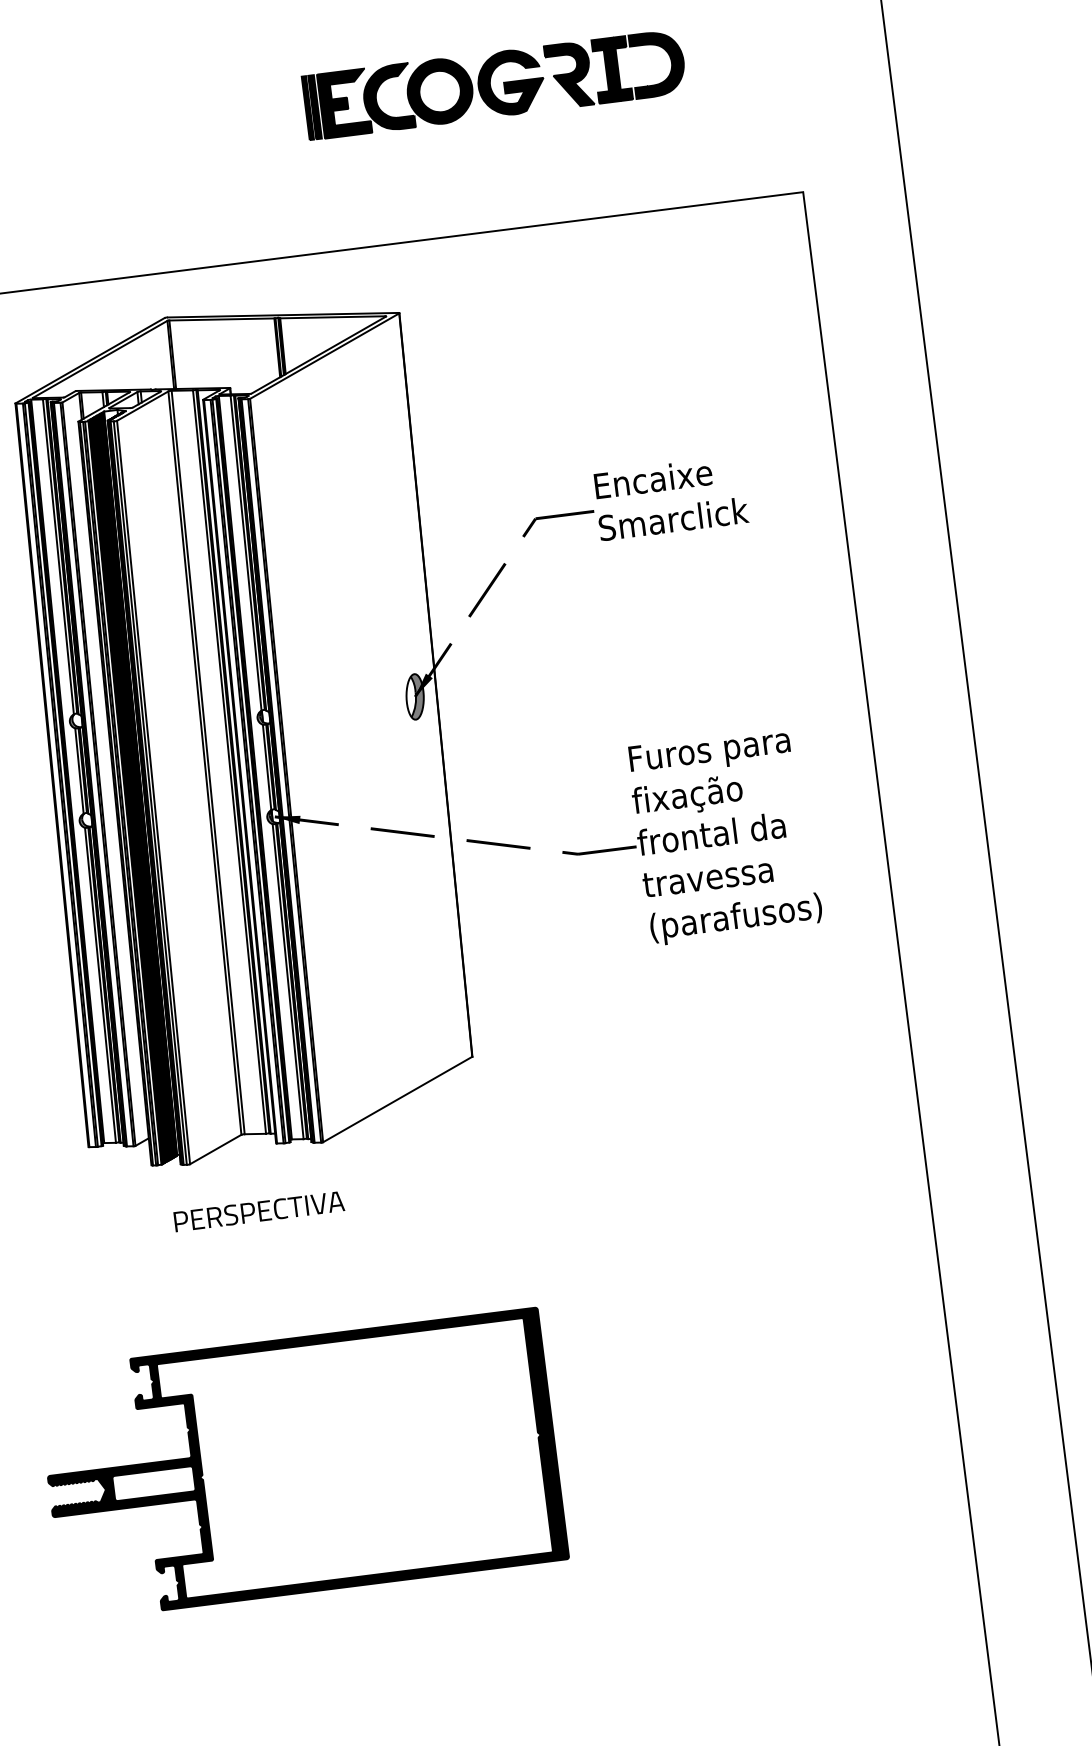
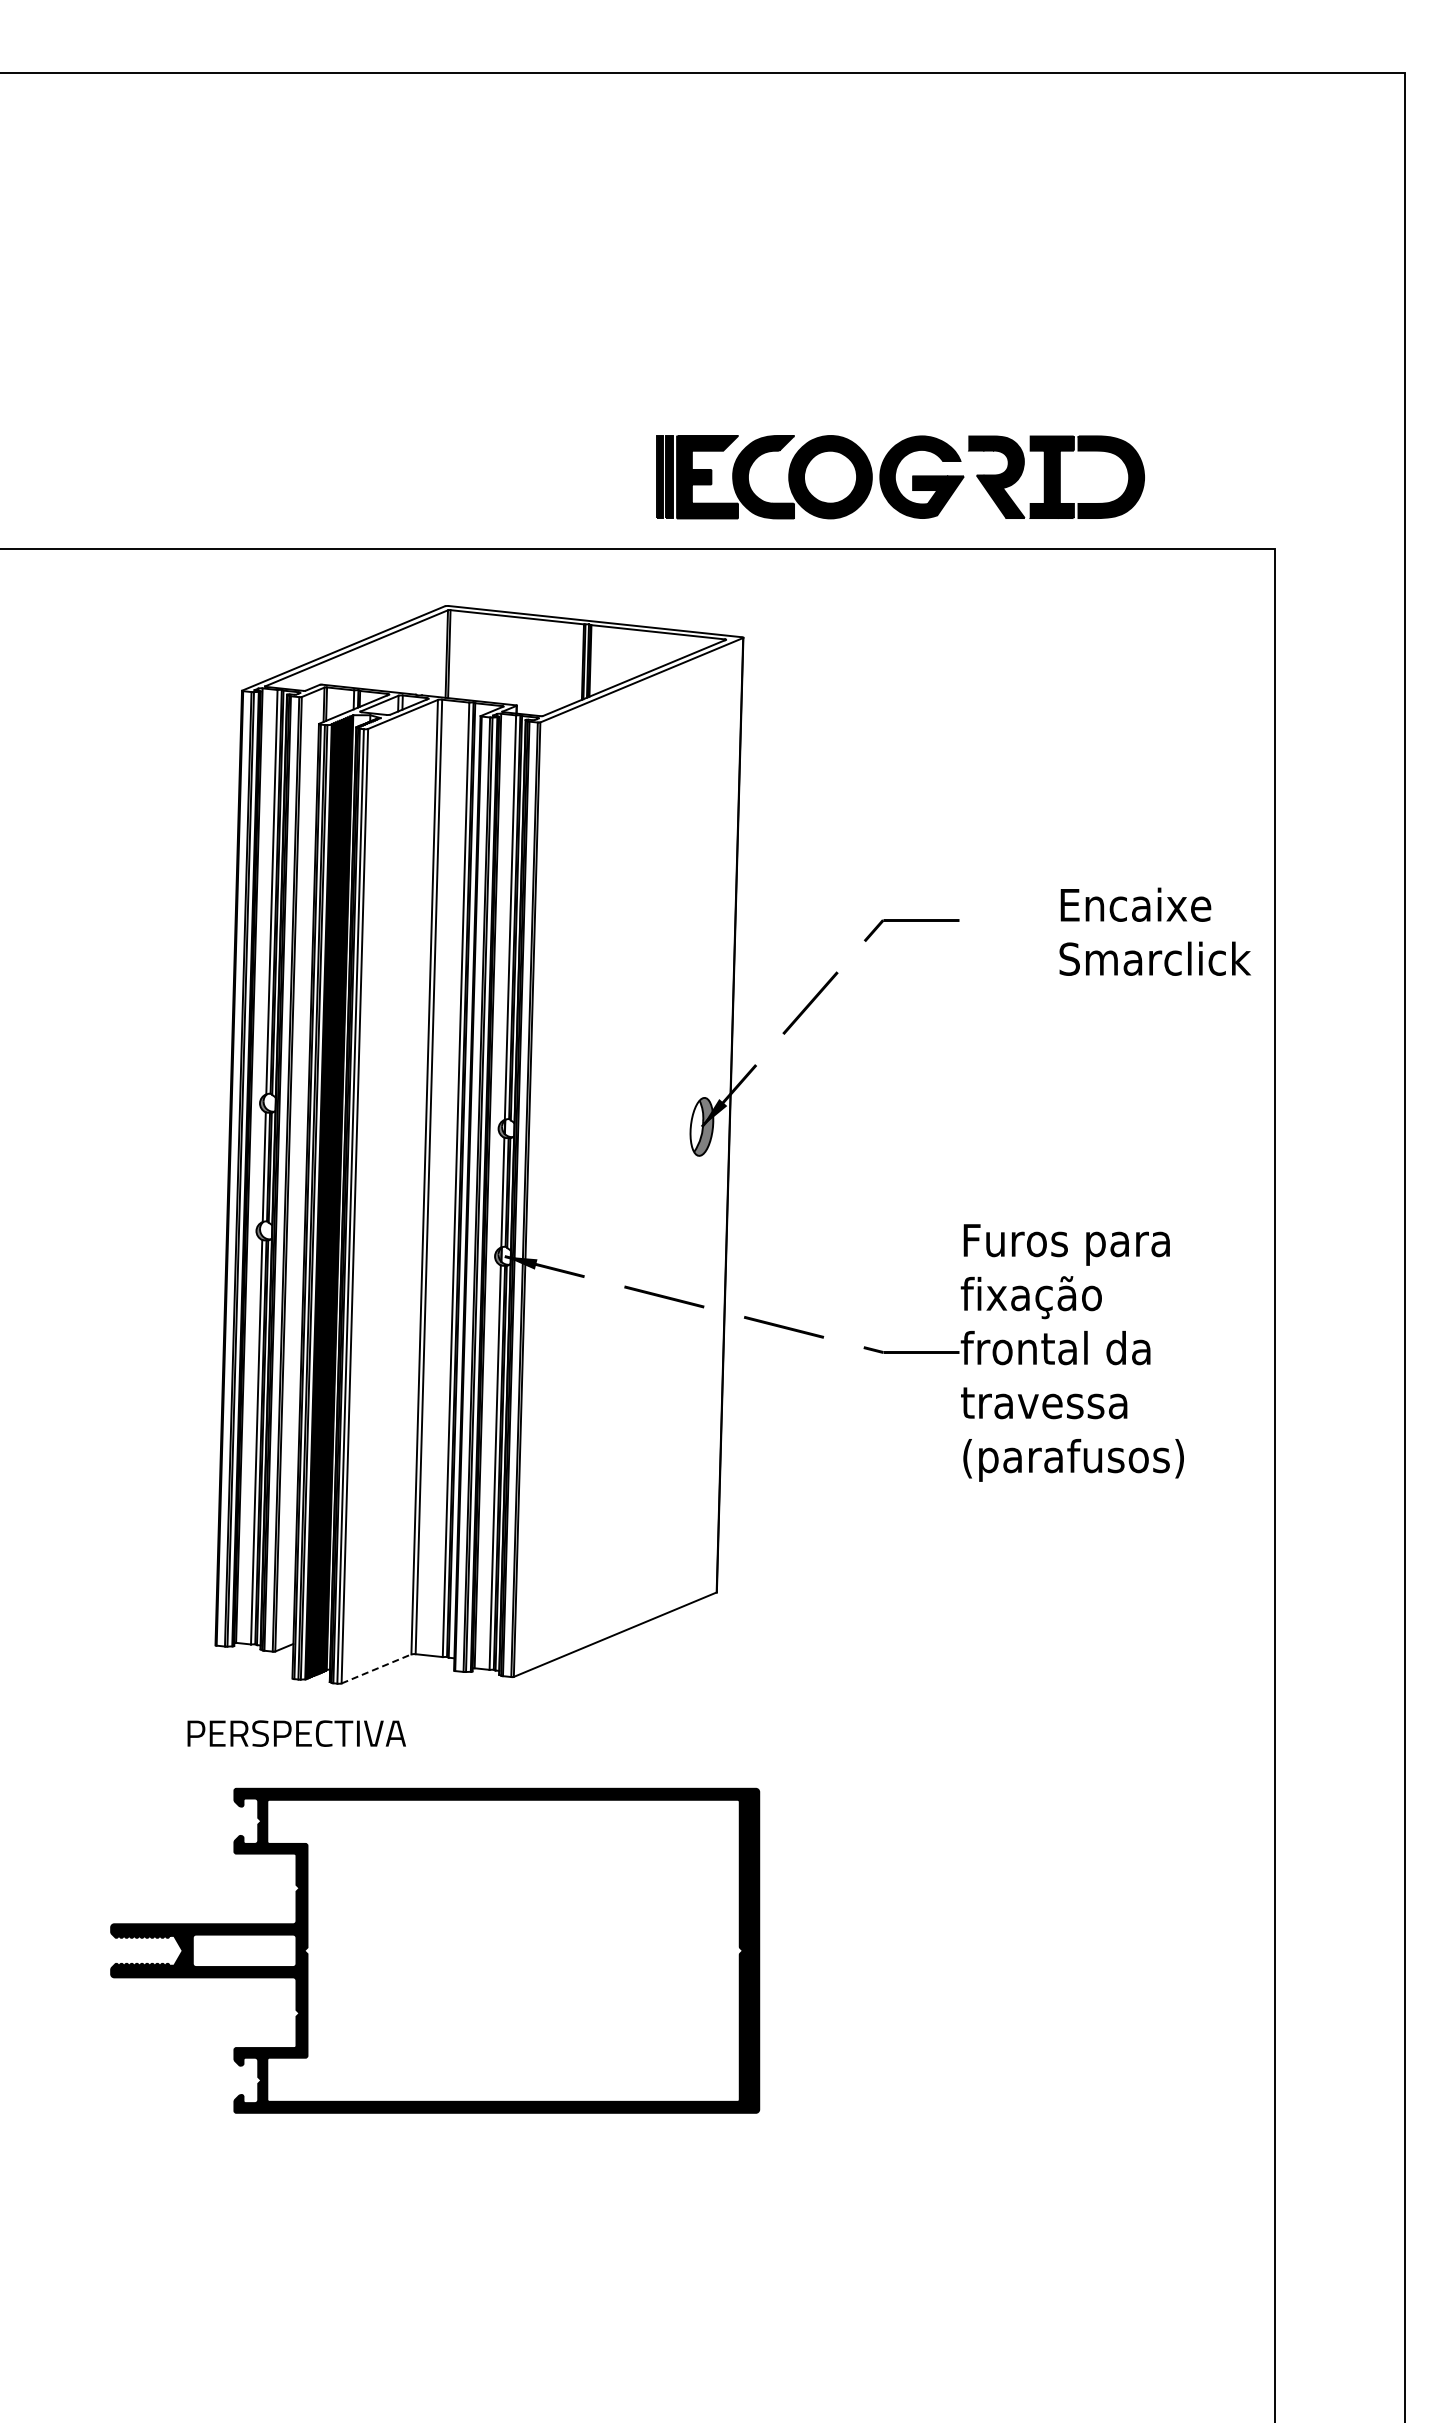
part: (494, 84) -> (900, 477), moved
text: (670, 497) -> (1154, 931), moved
line: (215, 1149) -> (376, 1668), solid -> dashed
text: (259, 1211) -> (296, 1733), moved
part: (302, 1464) -> (435, 1950), moved

